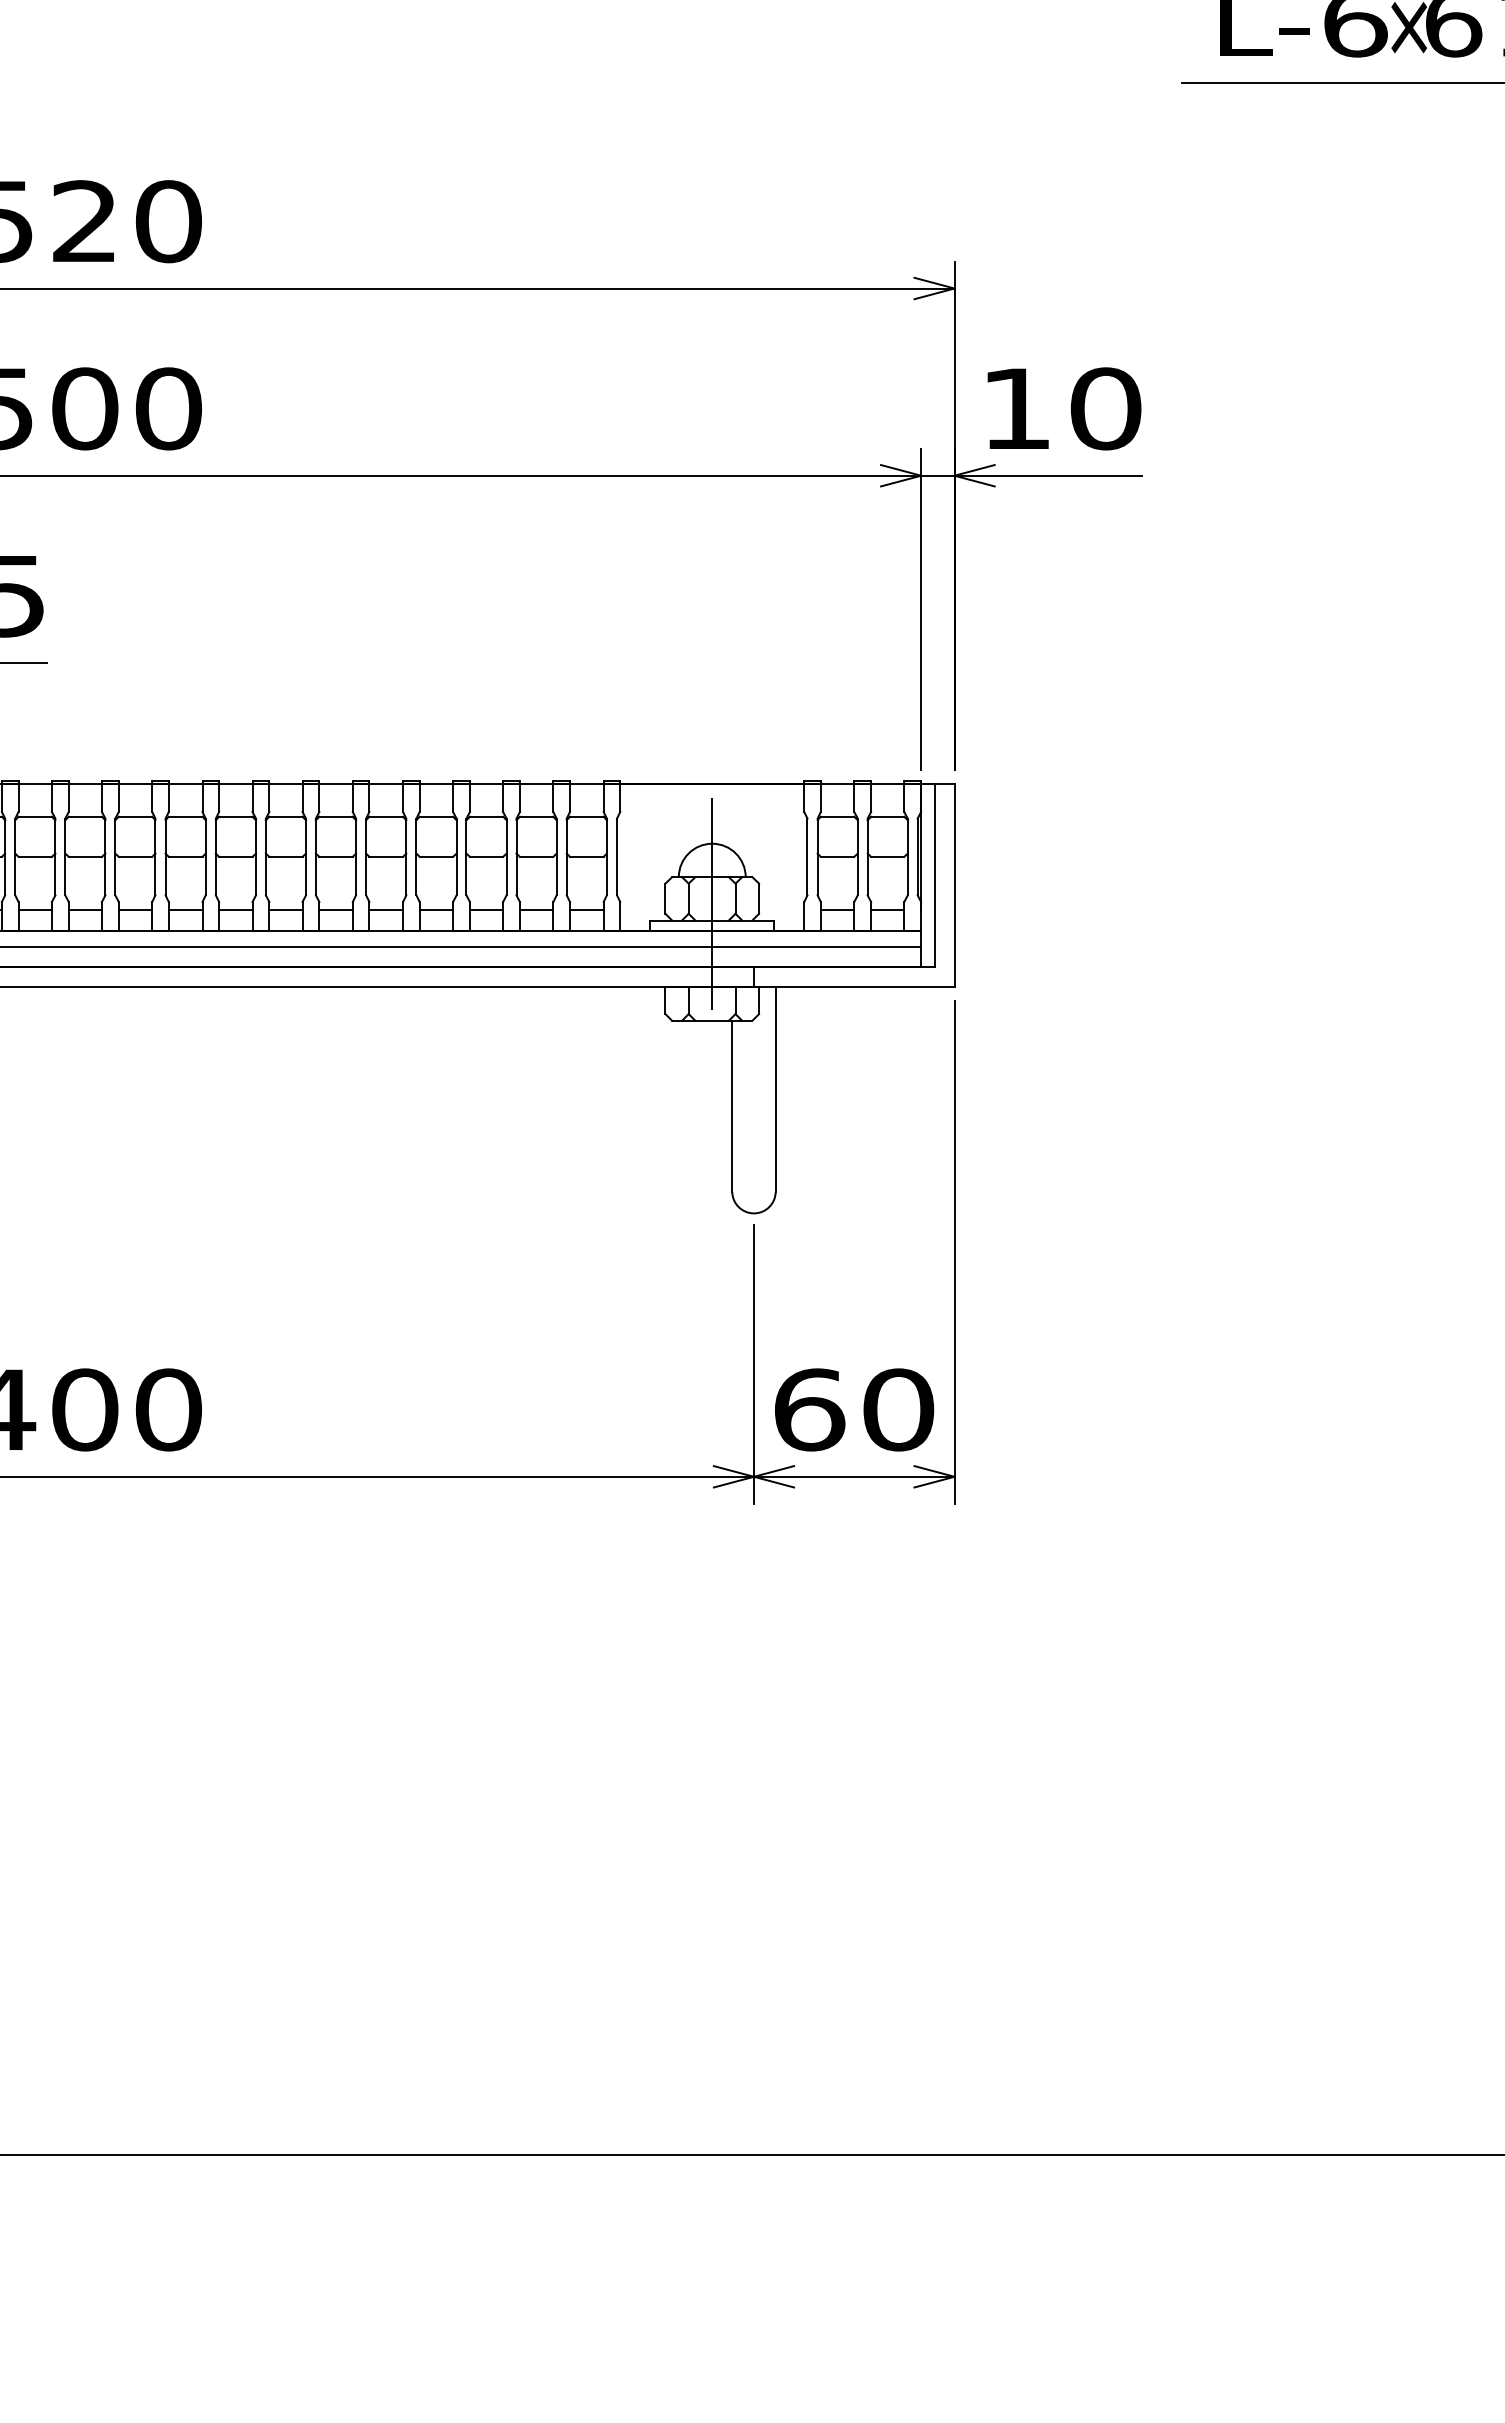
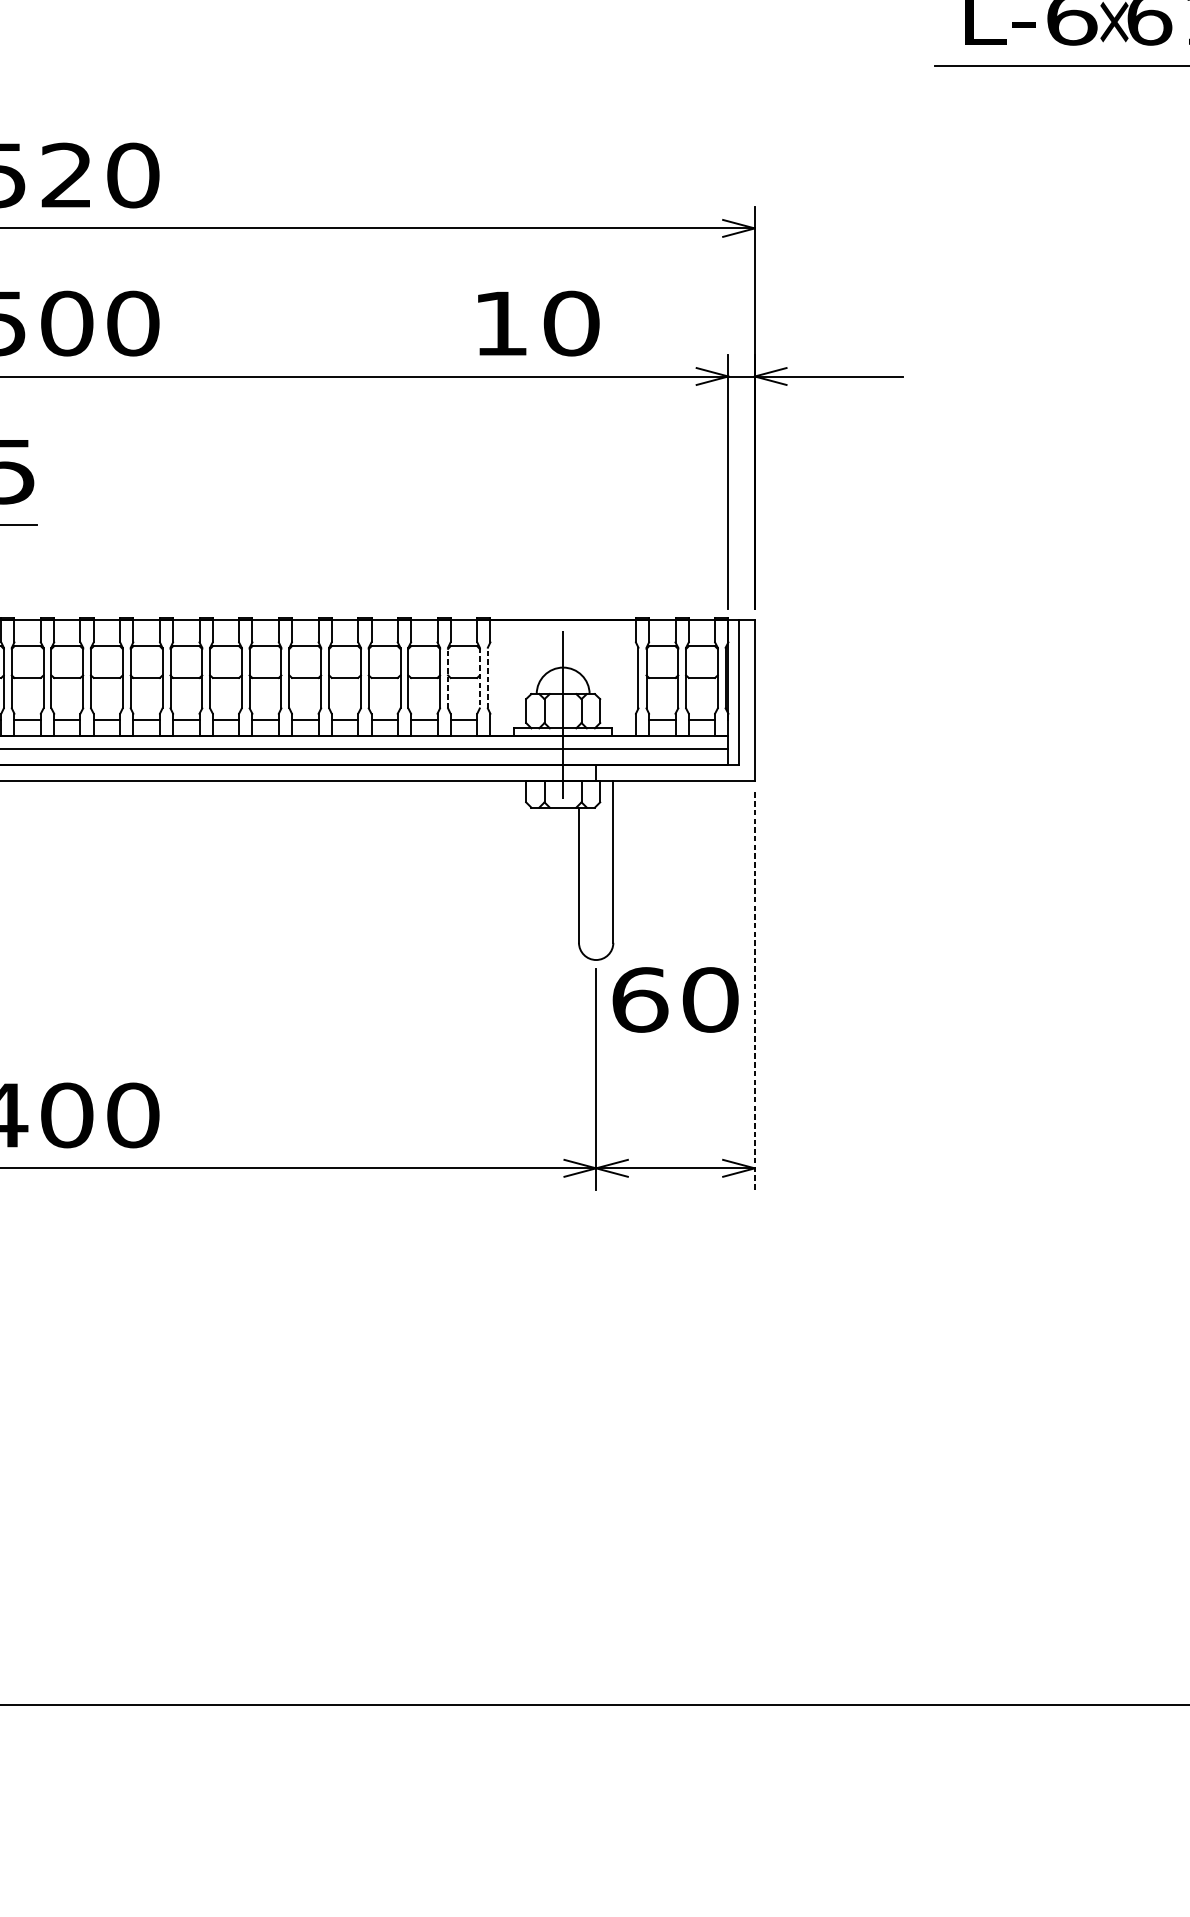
text: (1064, 408) -> (538, 323), moved
line: (566, 856) -> (447, 677), solid -> dashed
line: (617, 856) -> (488, 677), solid -> dashed
line: (606, 857) -> (479, 678), solid -> dashed
line: (954, 1251) -> (754, 990), solid -> dashed
text: (854, 1409) -> (675, 999), moved

